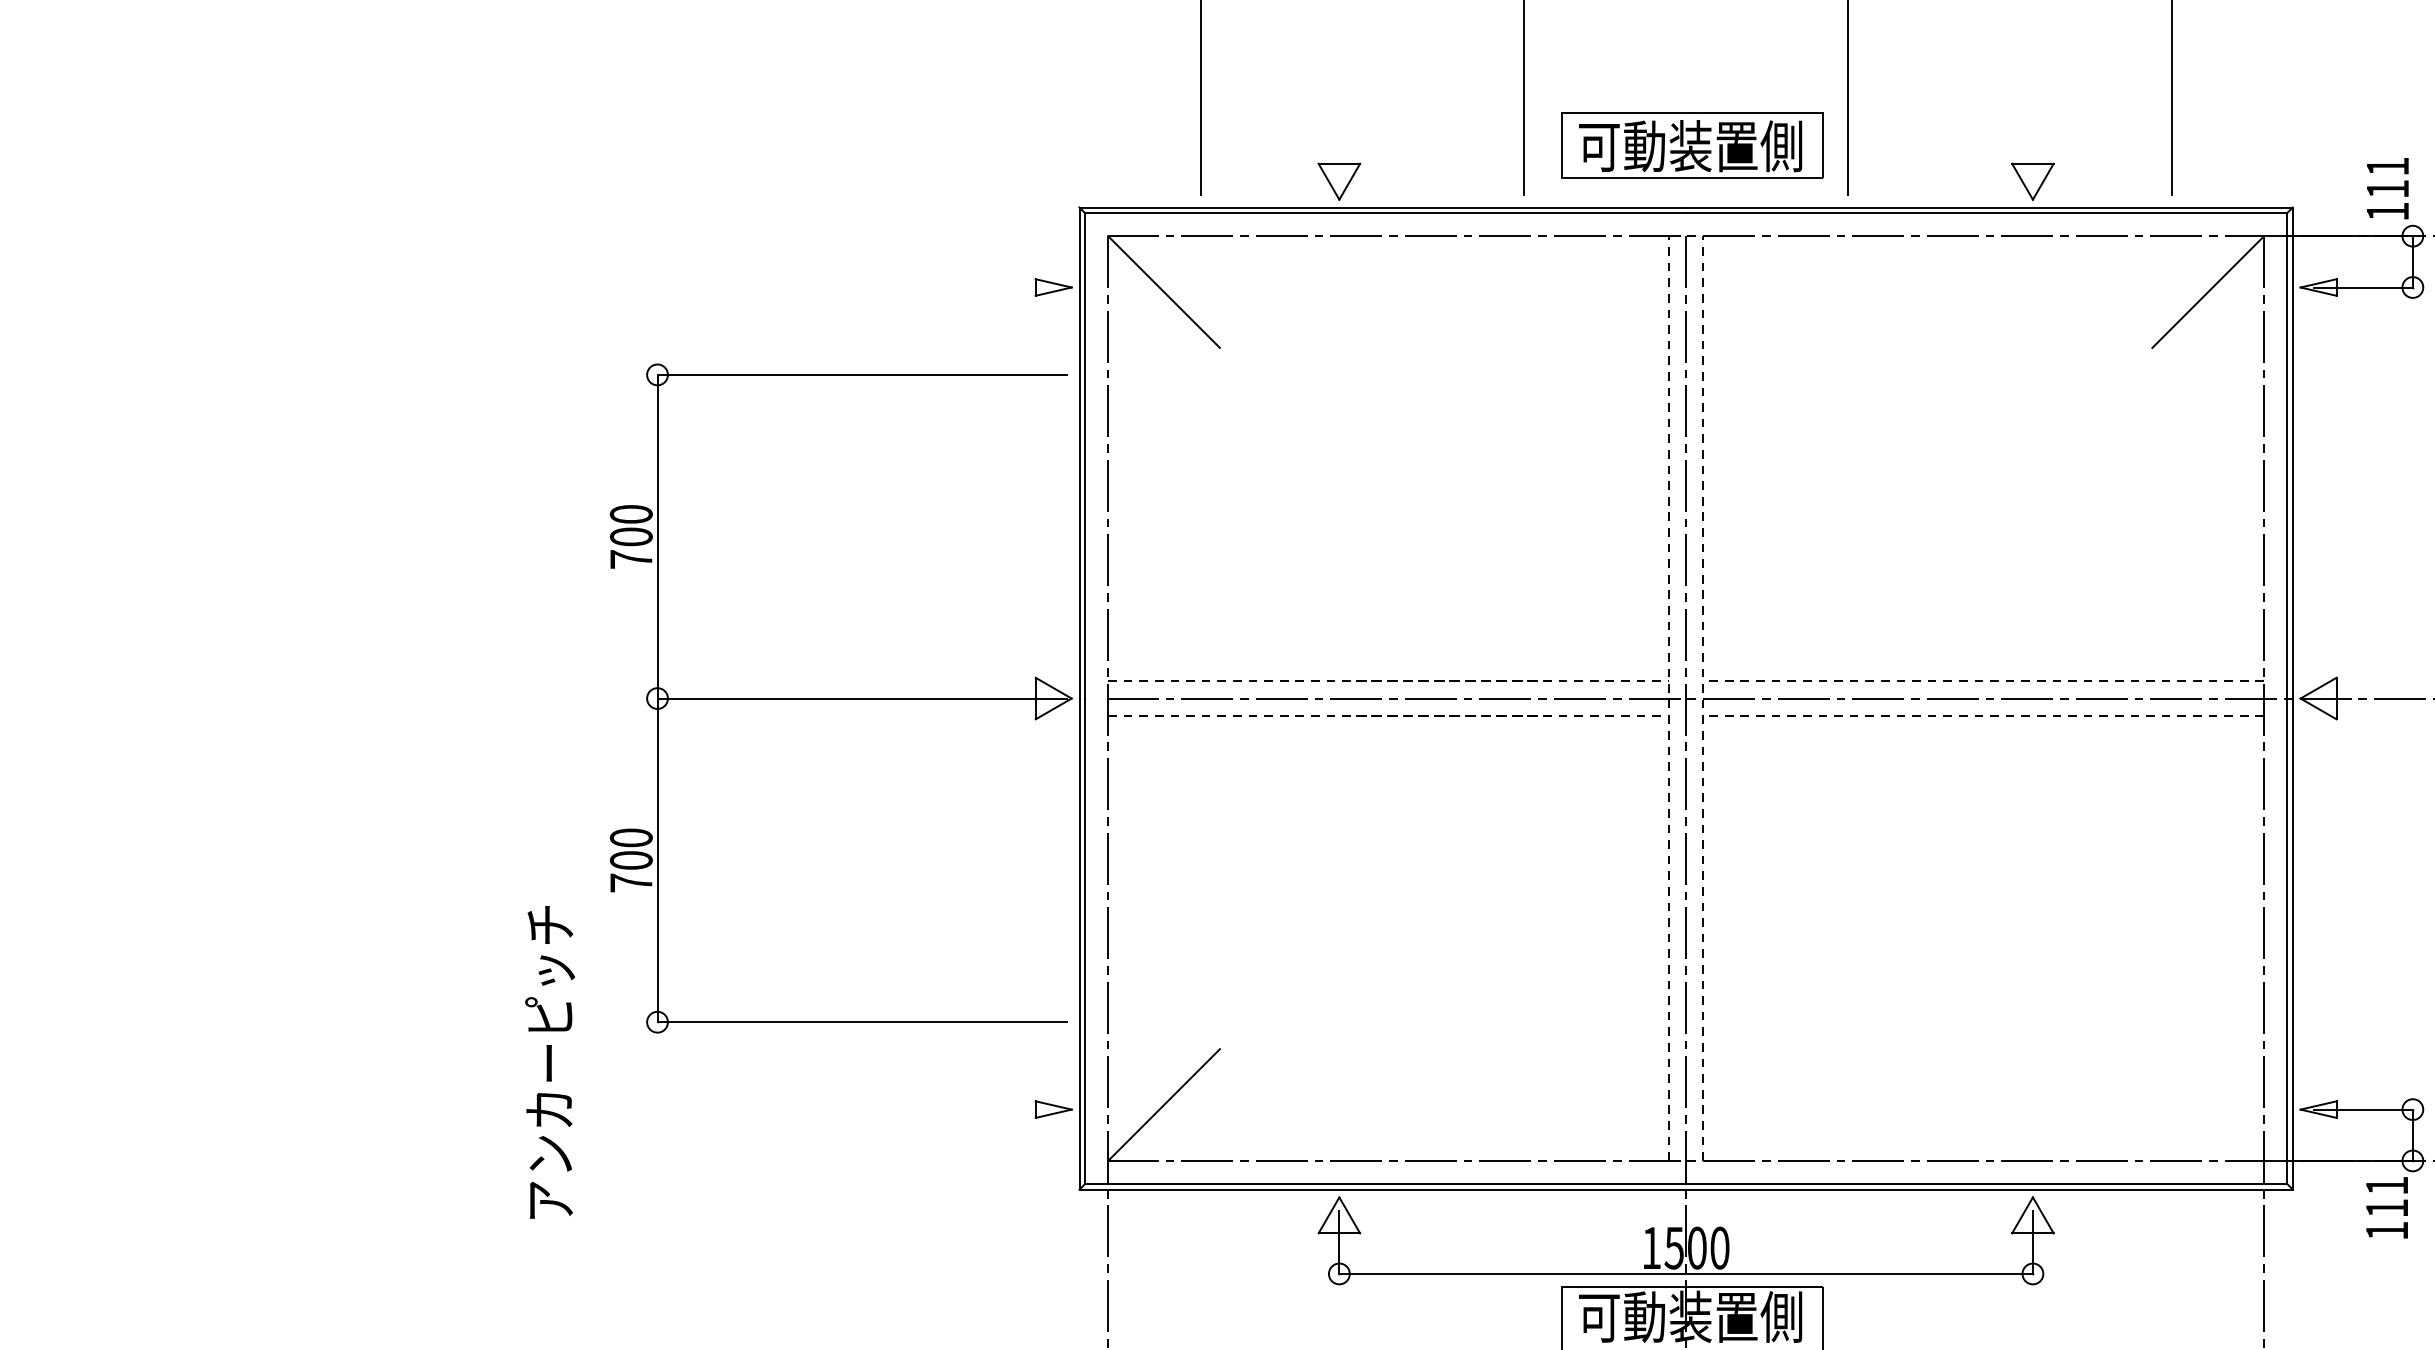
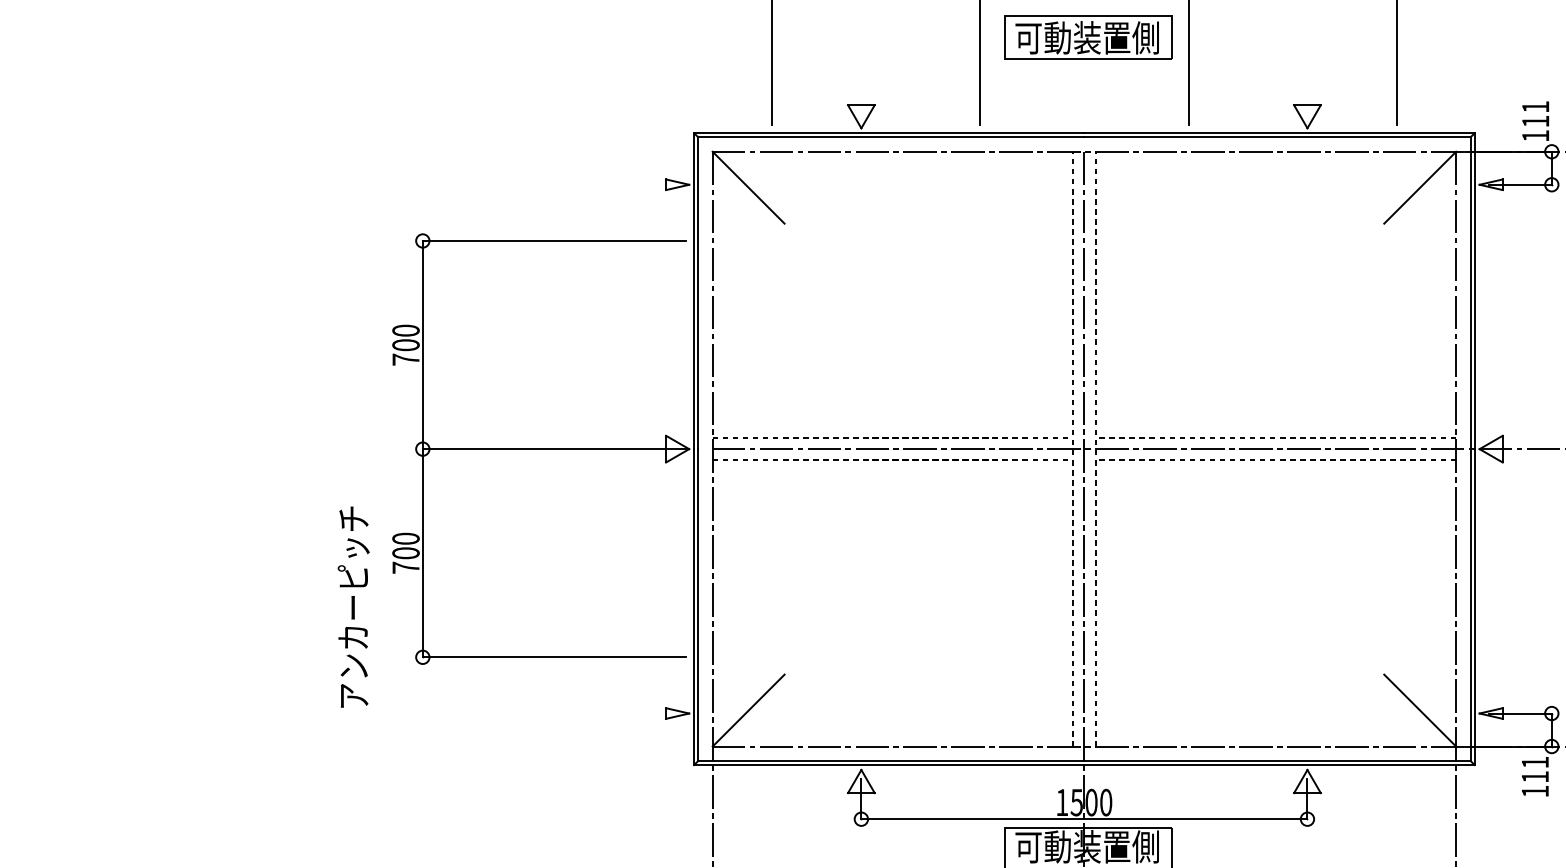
part: (1692, 145) -> (1088, 37), moved
text: (549, 1061) -> (353, 606), moved
line: (2208, 1104) -> (1420, 710), added

